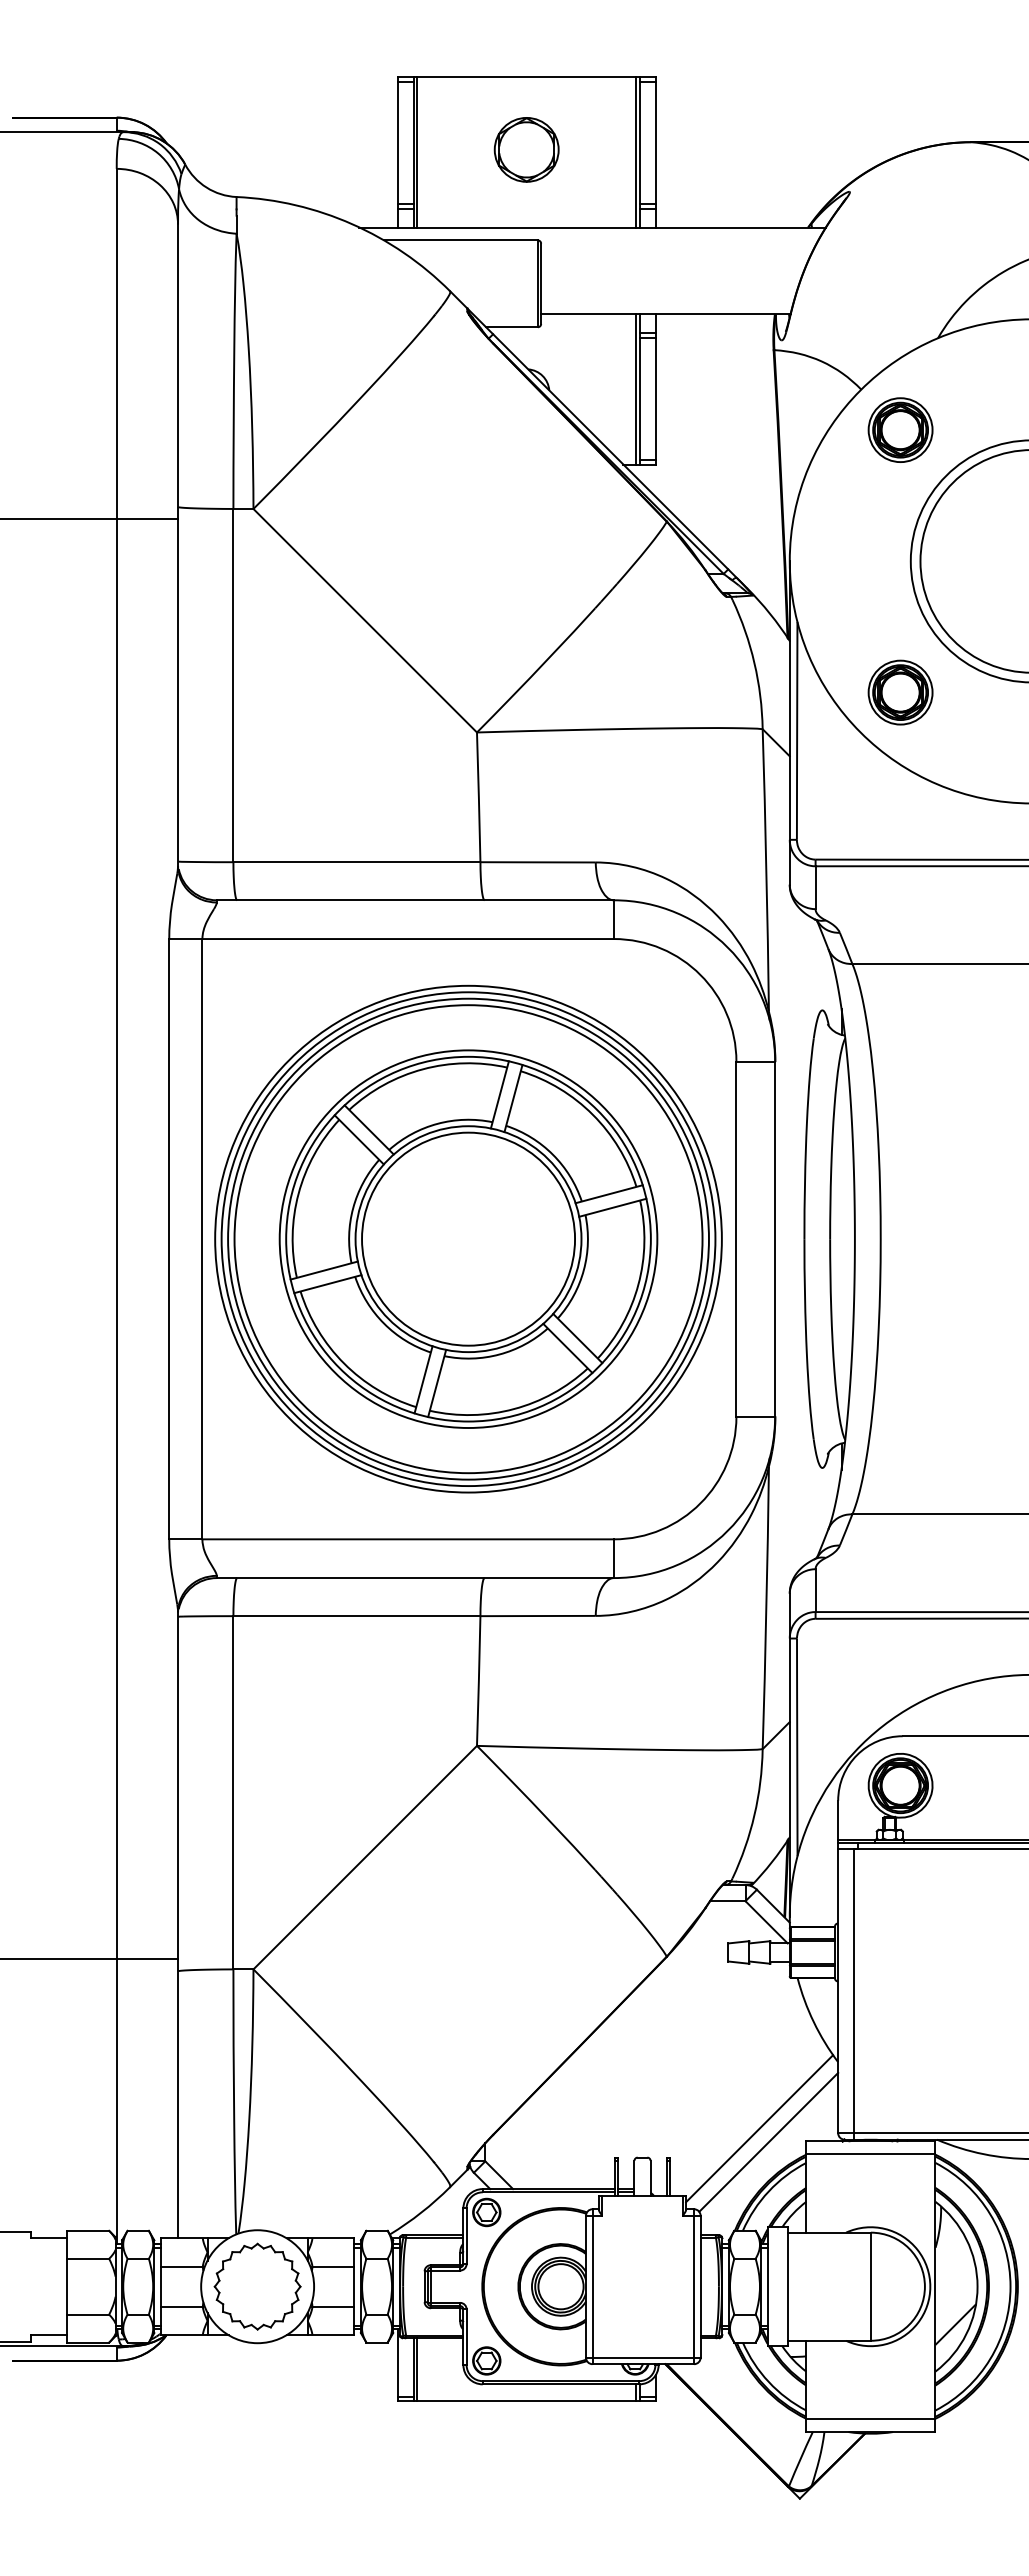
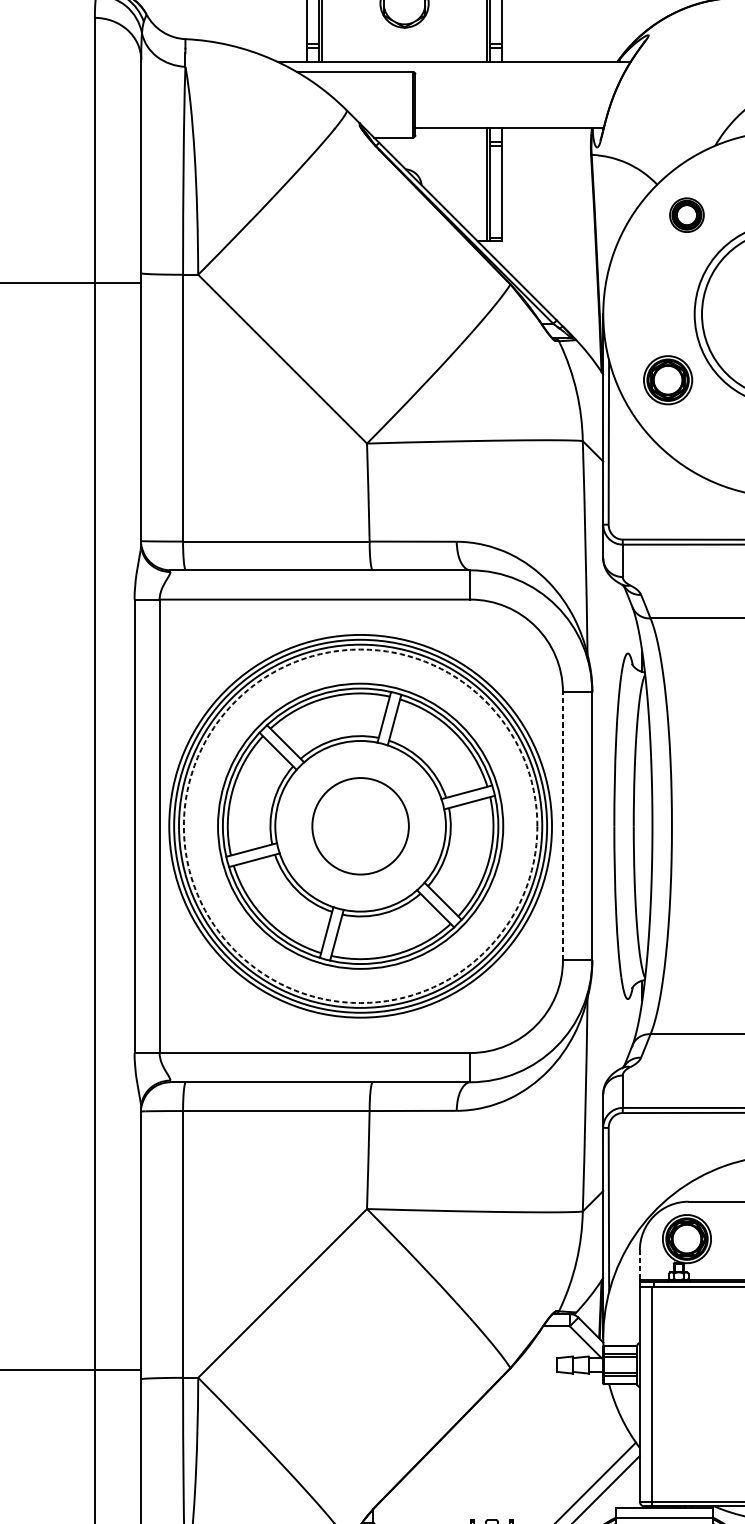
part: (900, 429) -> (686, 214), size x0.7
part: (900, 692) -> (668, 380), moved
circle: (468, 1238) -> (360, 825), size x0.6
circle: (468, 1239) -> (360, 826), solid -> dashed
line: (736, 1239) -> (563, 826), solid -> dashed
line: (838, 1819) -> (640, 1264), solid -> dashed

